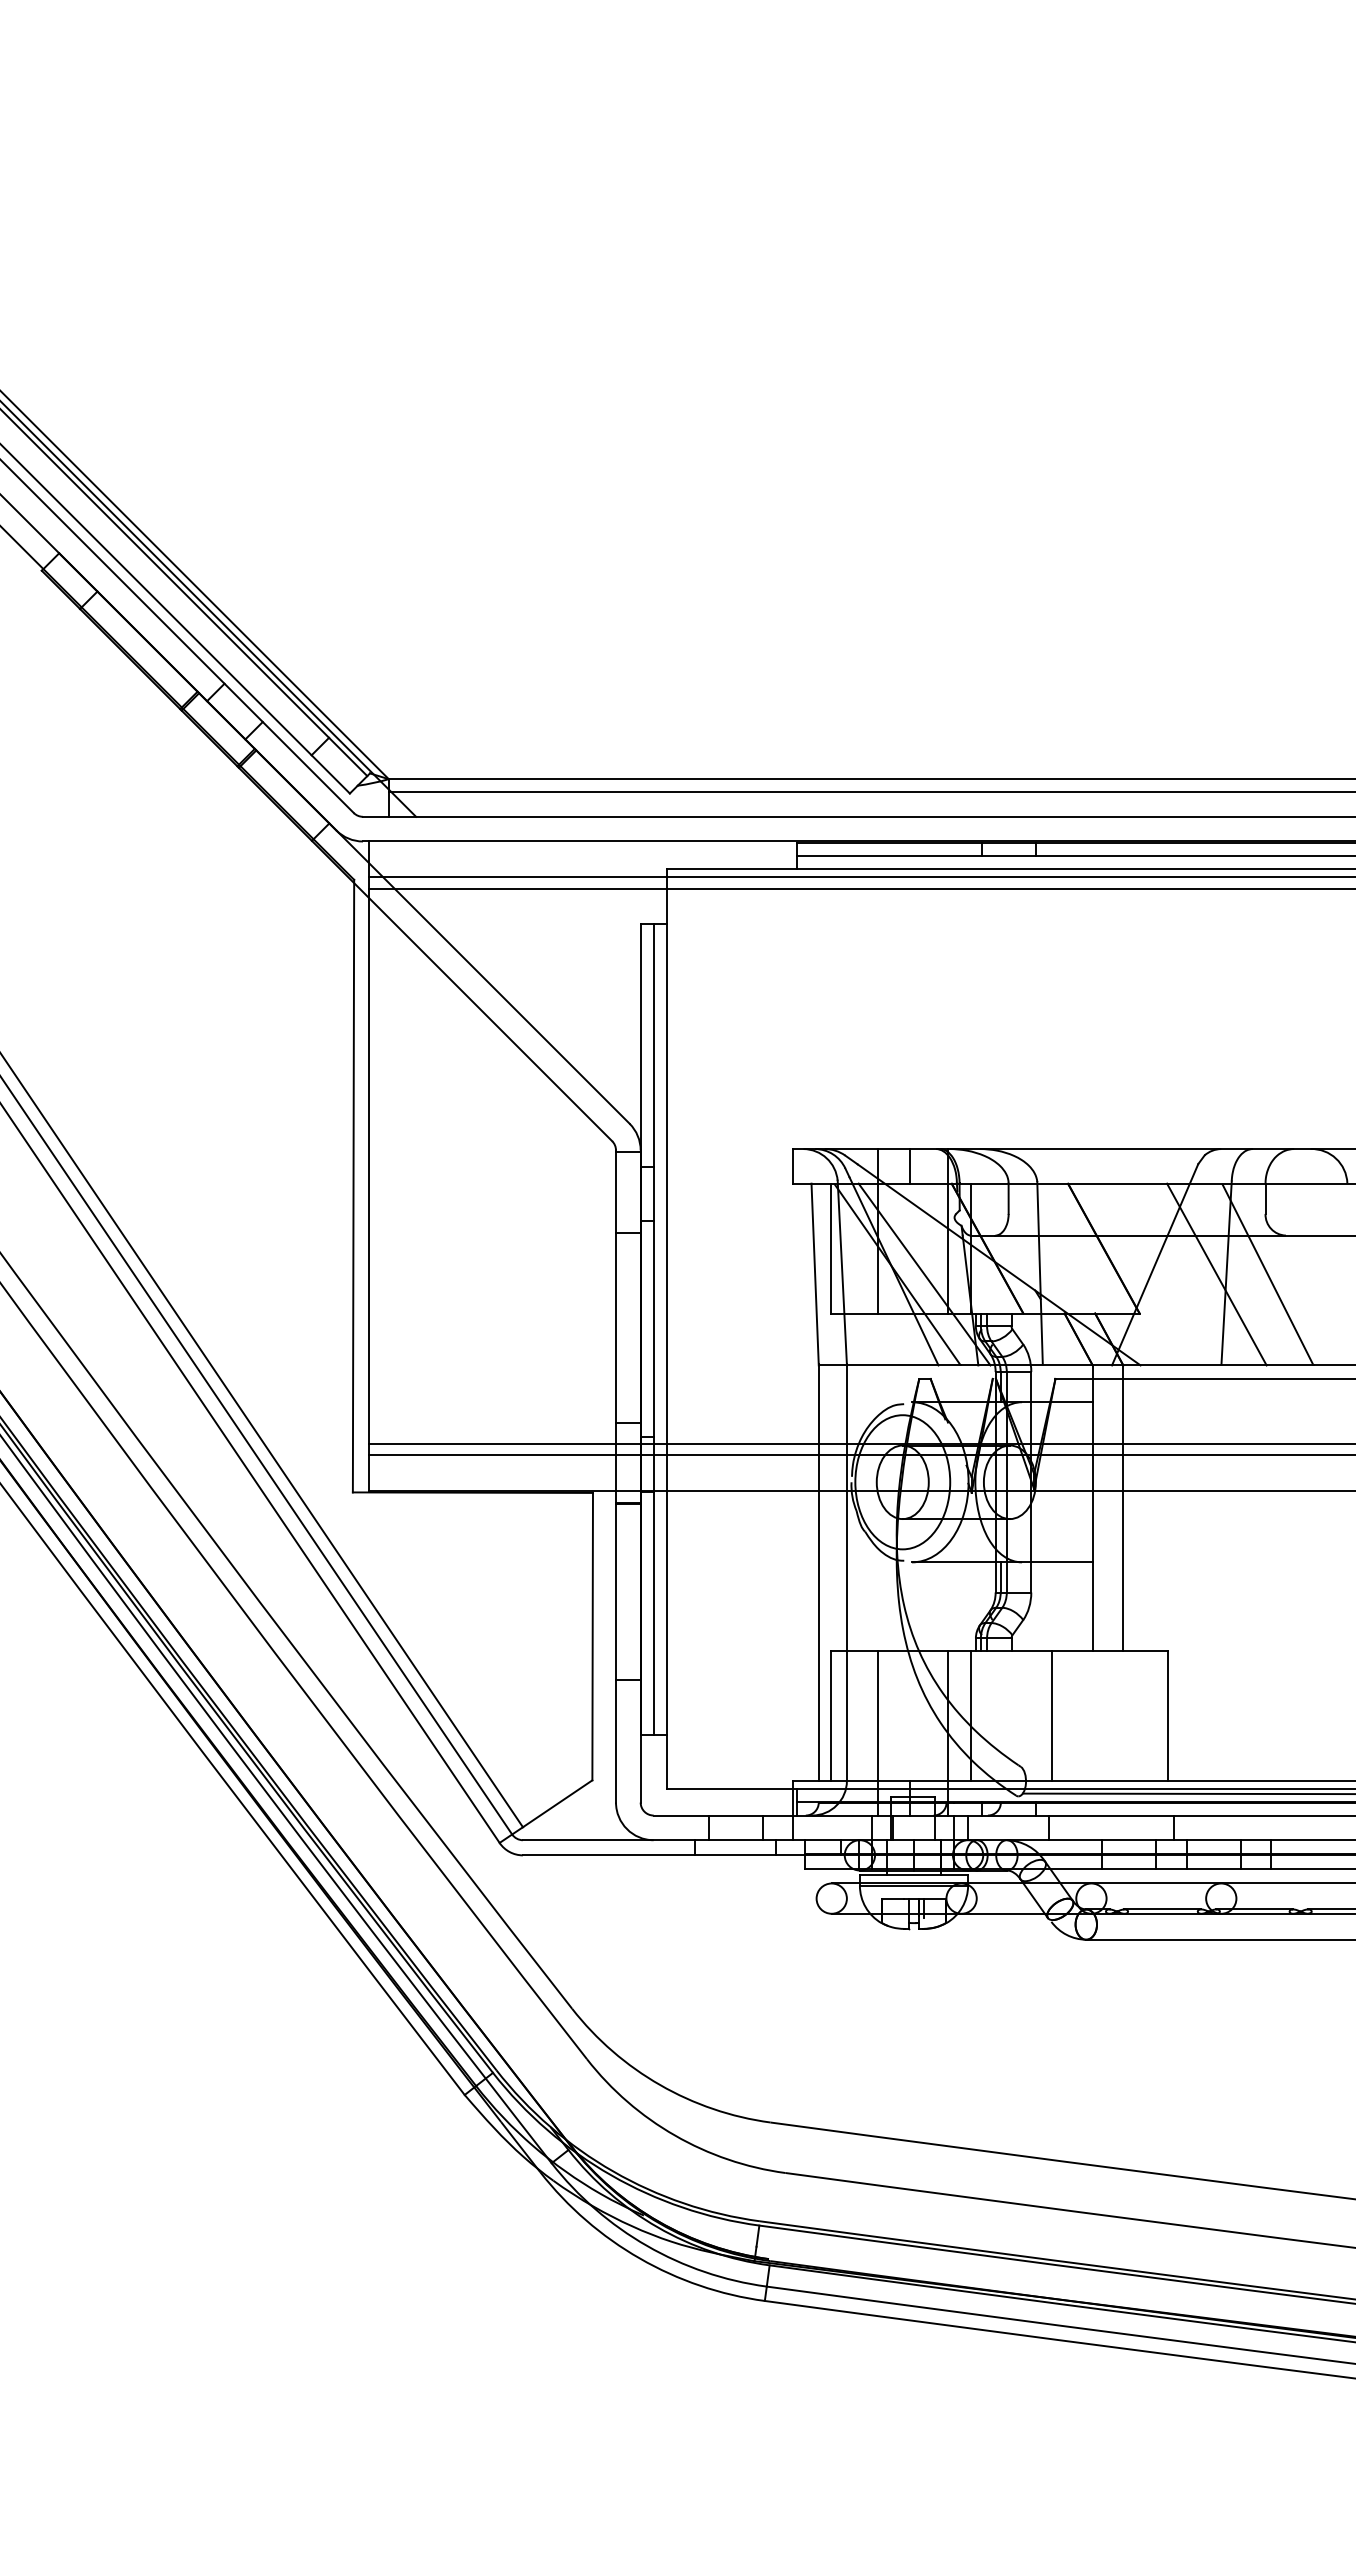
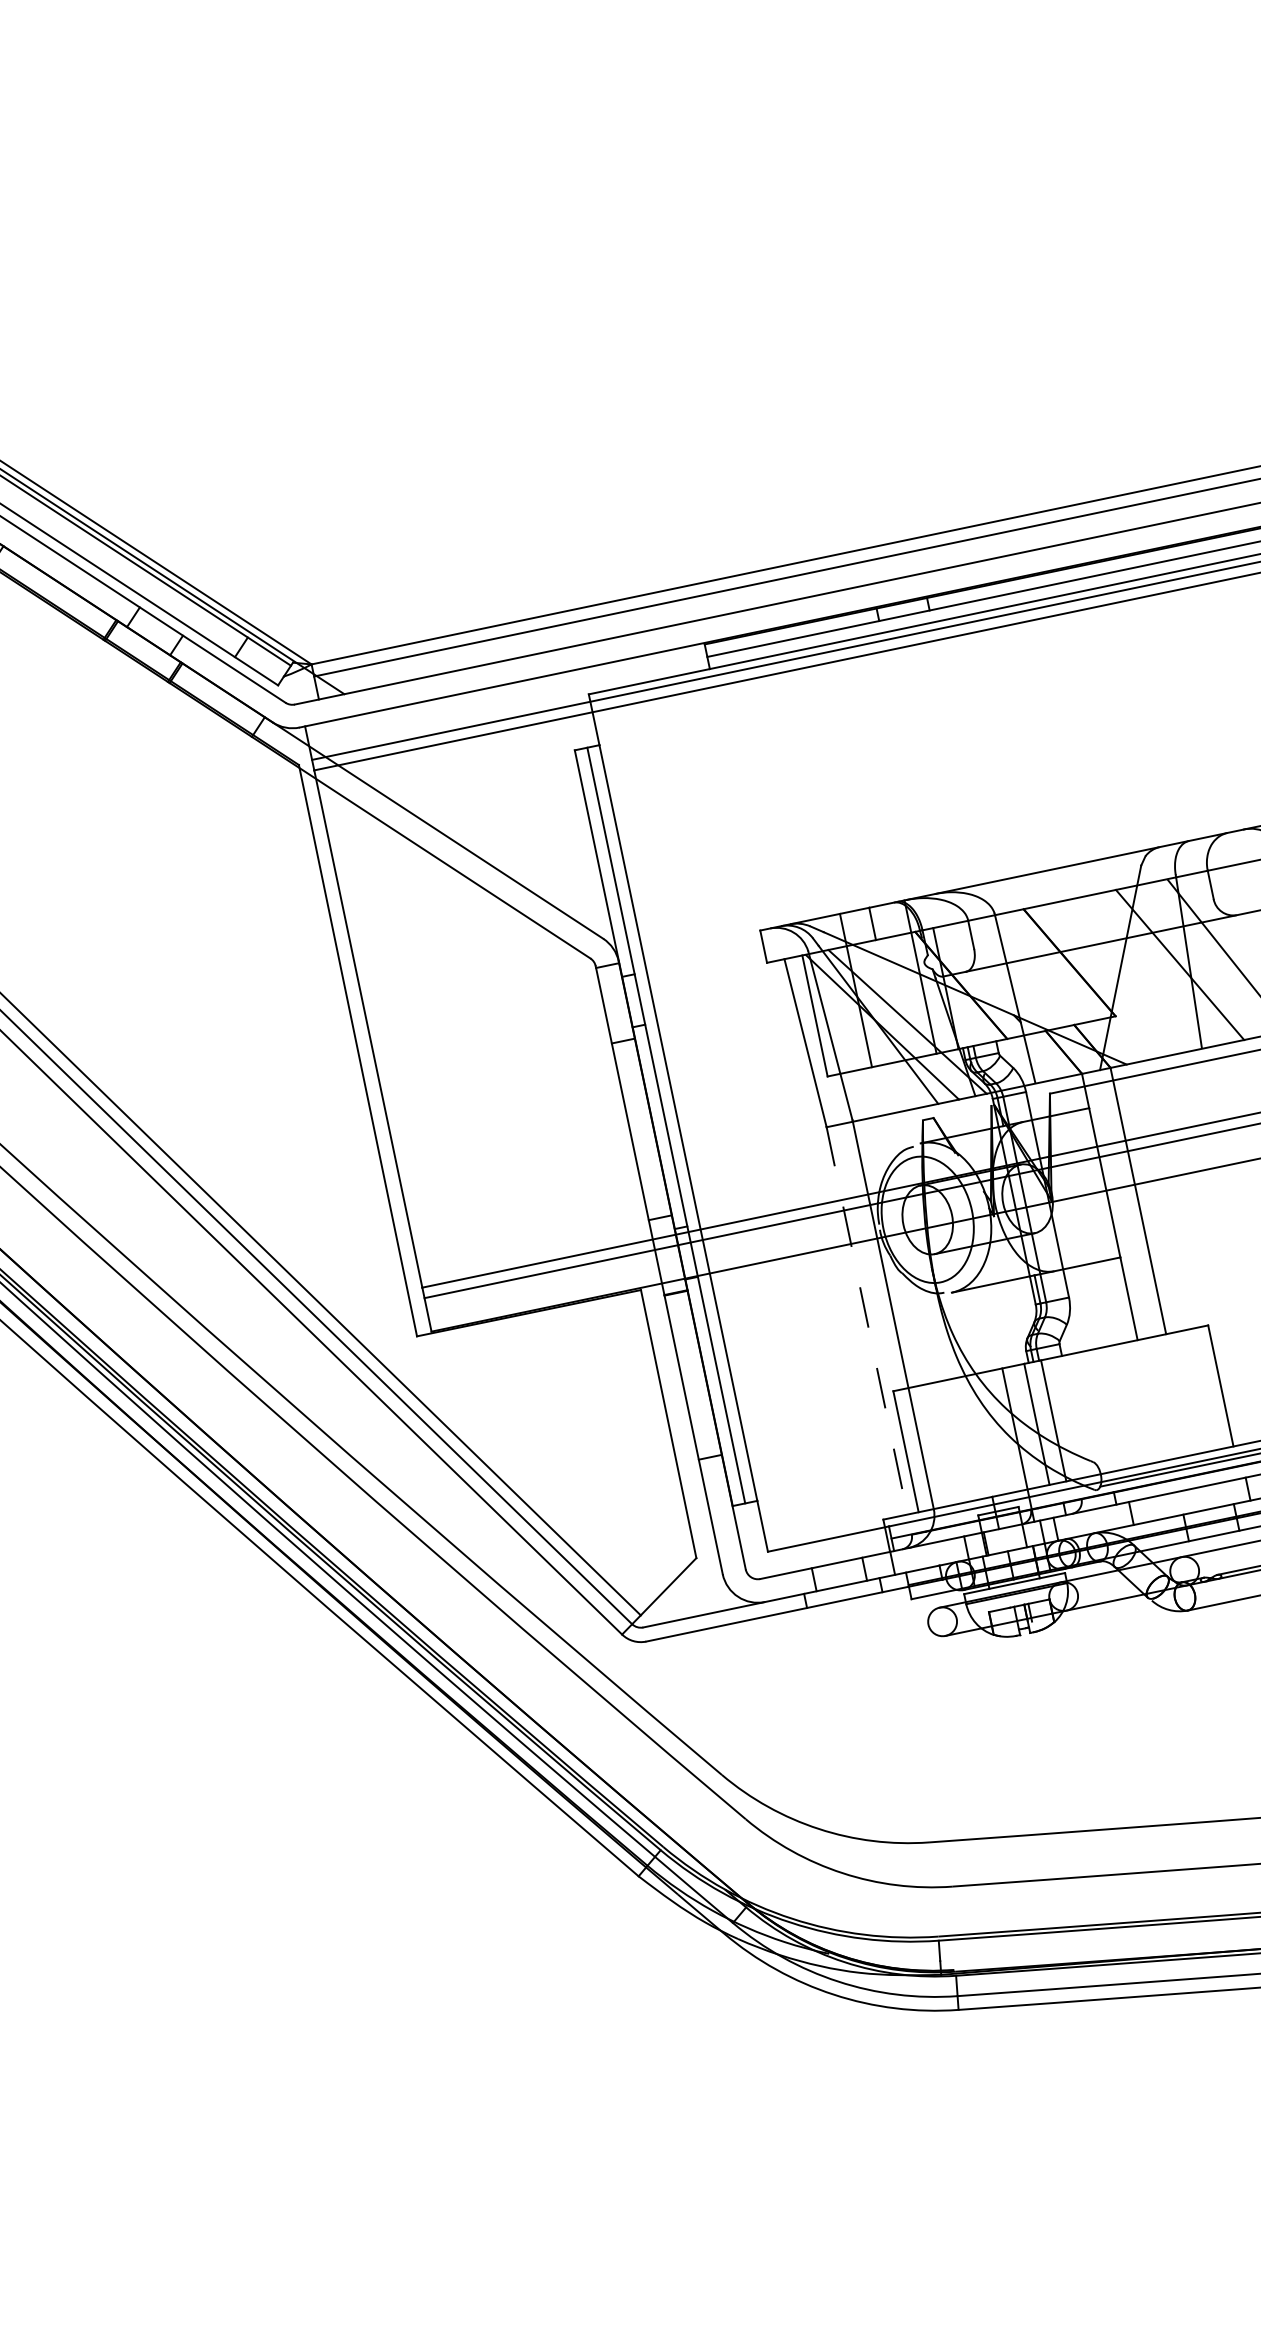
line: (818, 1572) -> (866, 1320), solid -> dashed
line: (1052, 1715) -> (1053, 1420), moved
line: (878, 1733) -> (954, 1458), removed

